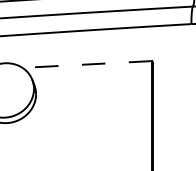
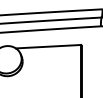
line: (87, 64) -> (48, 46), dashed -> solid

